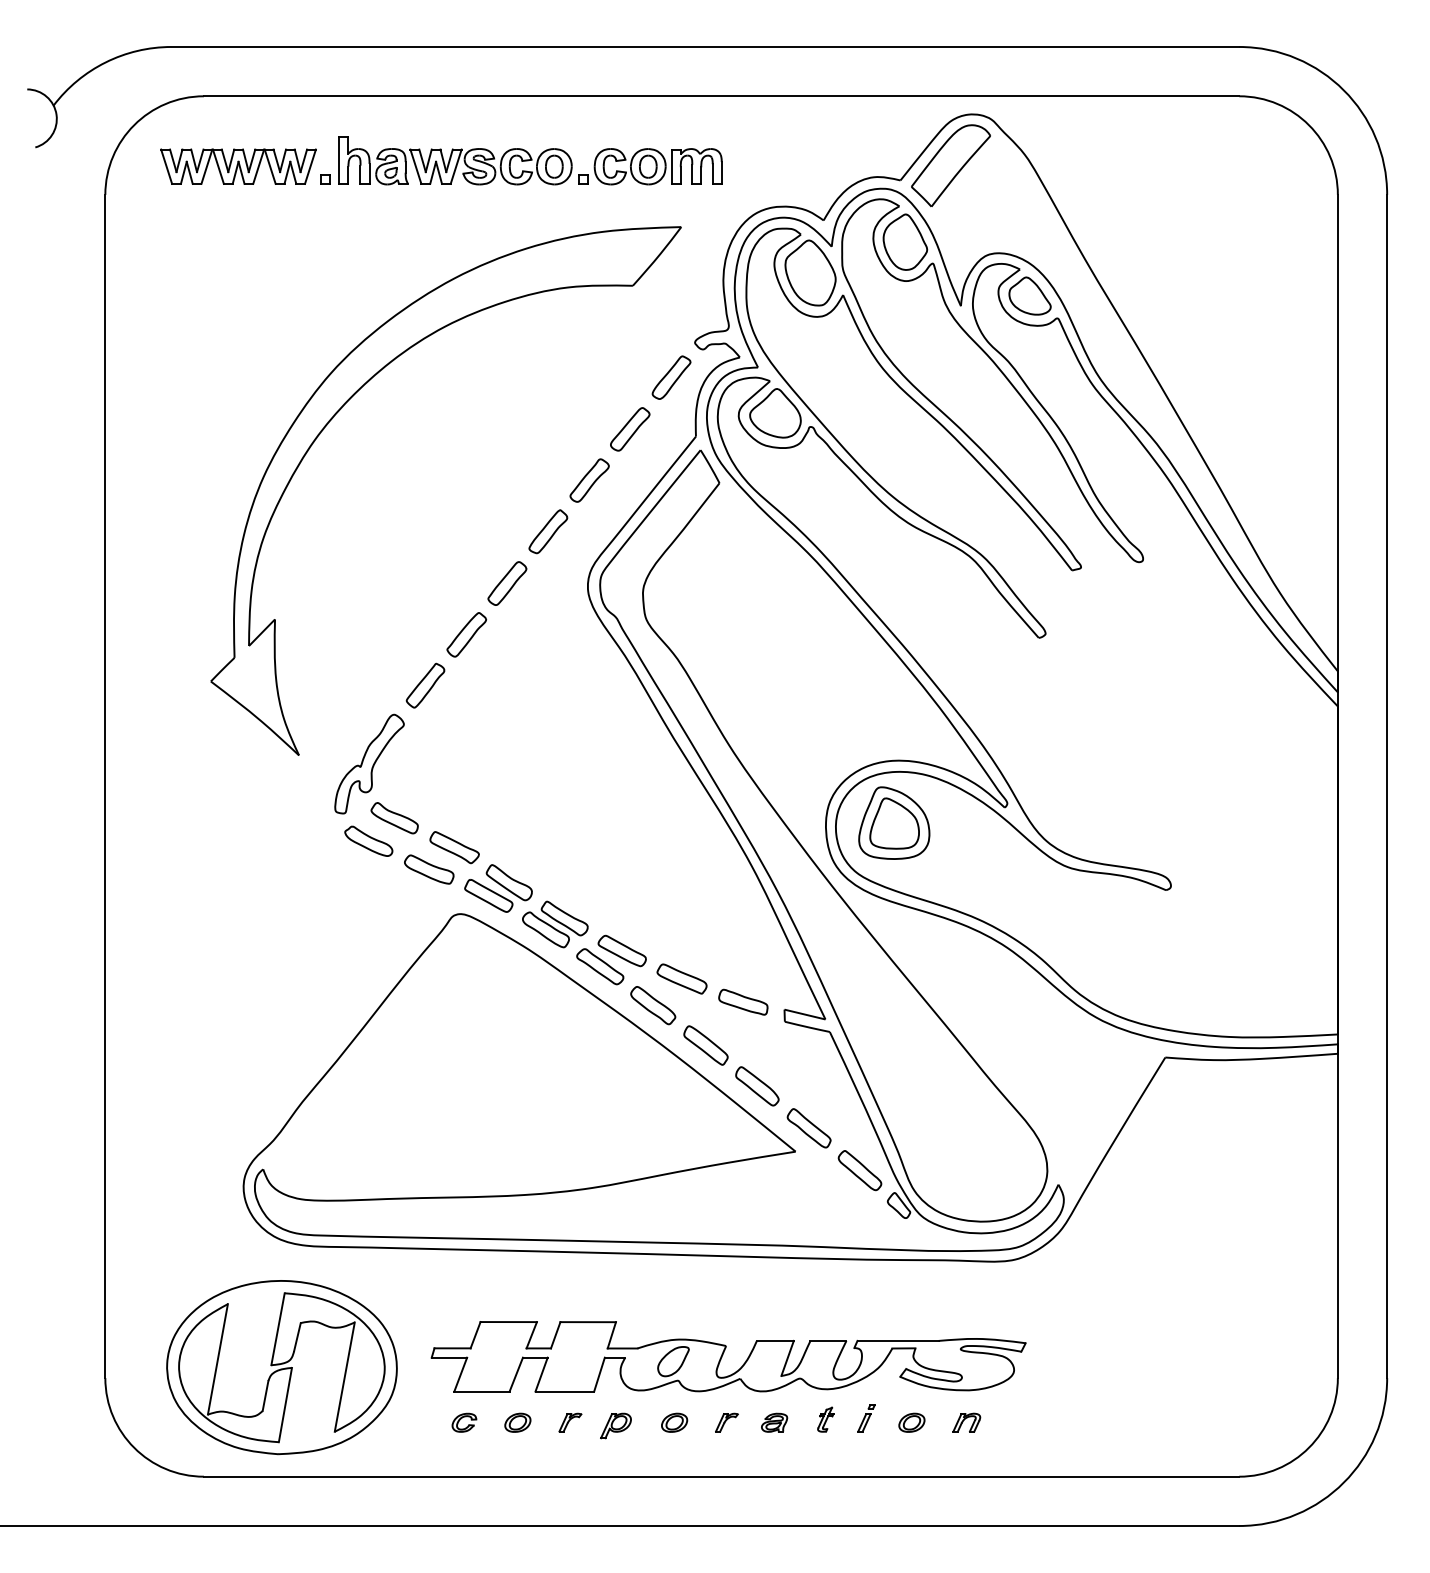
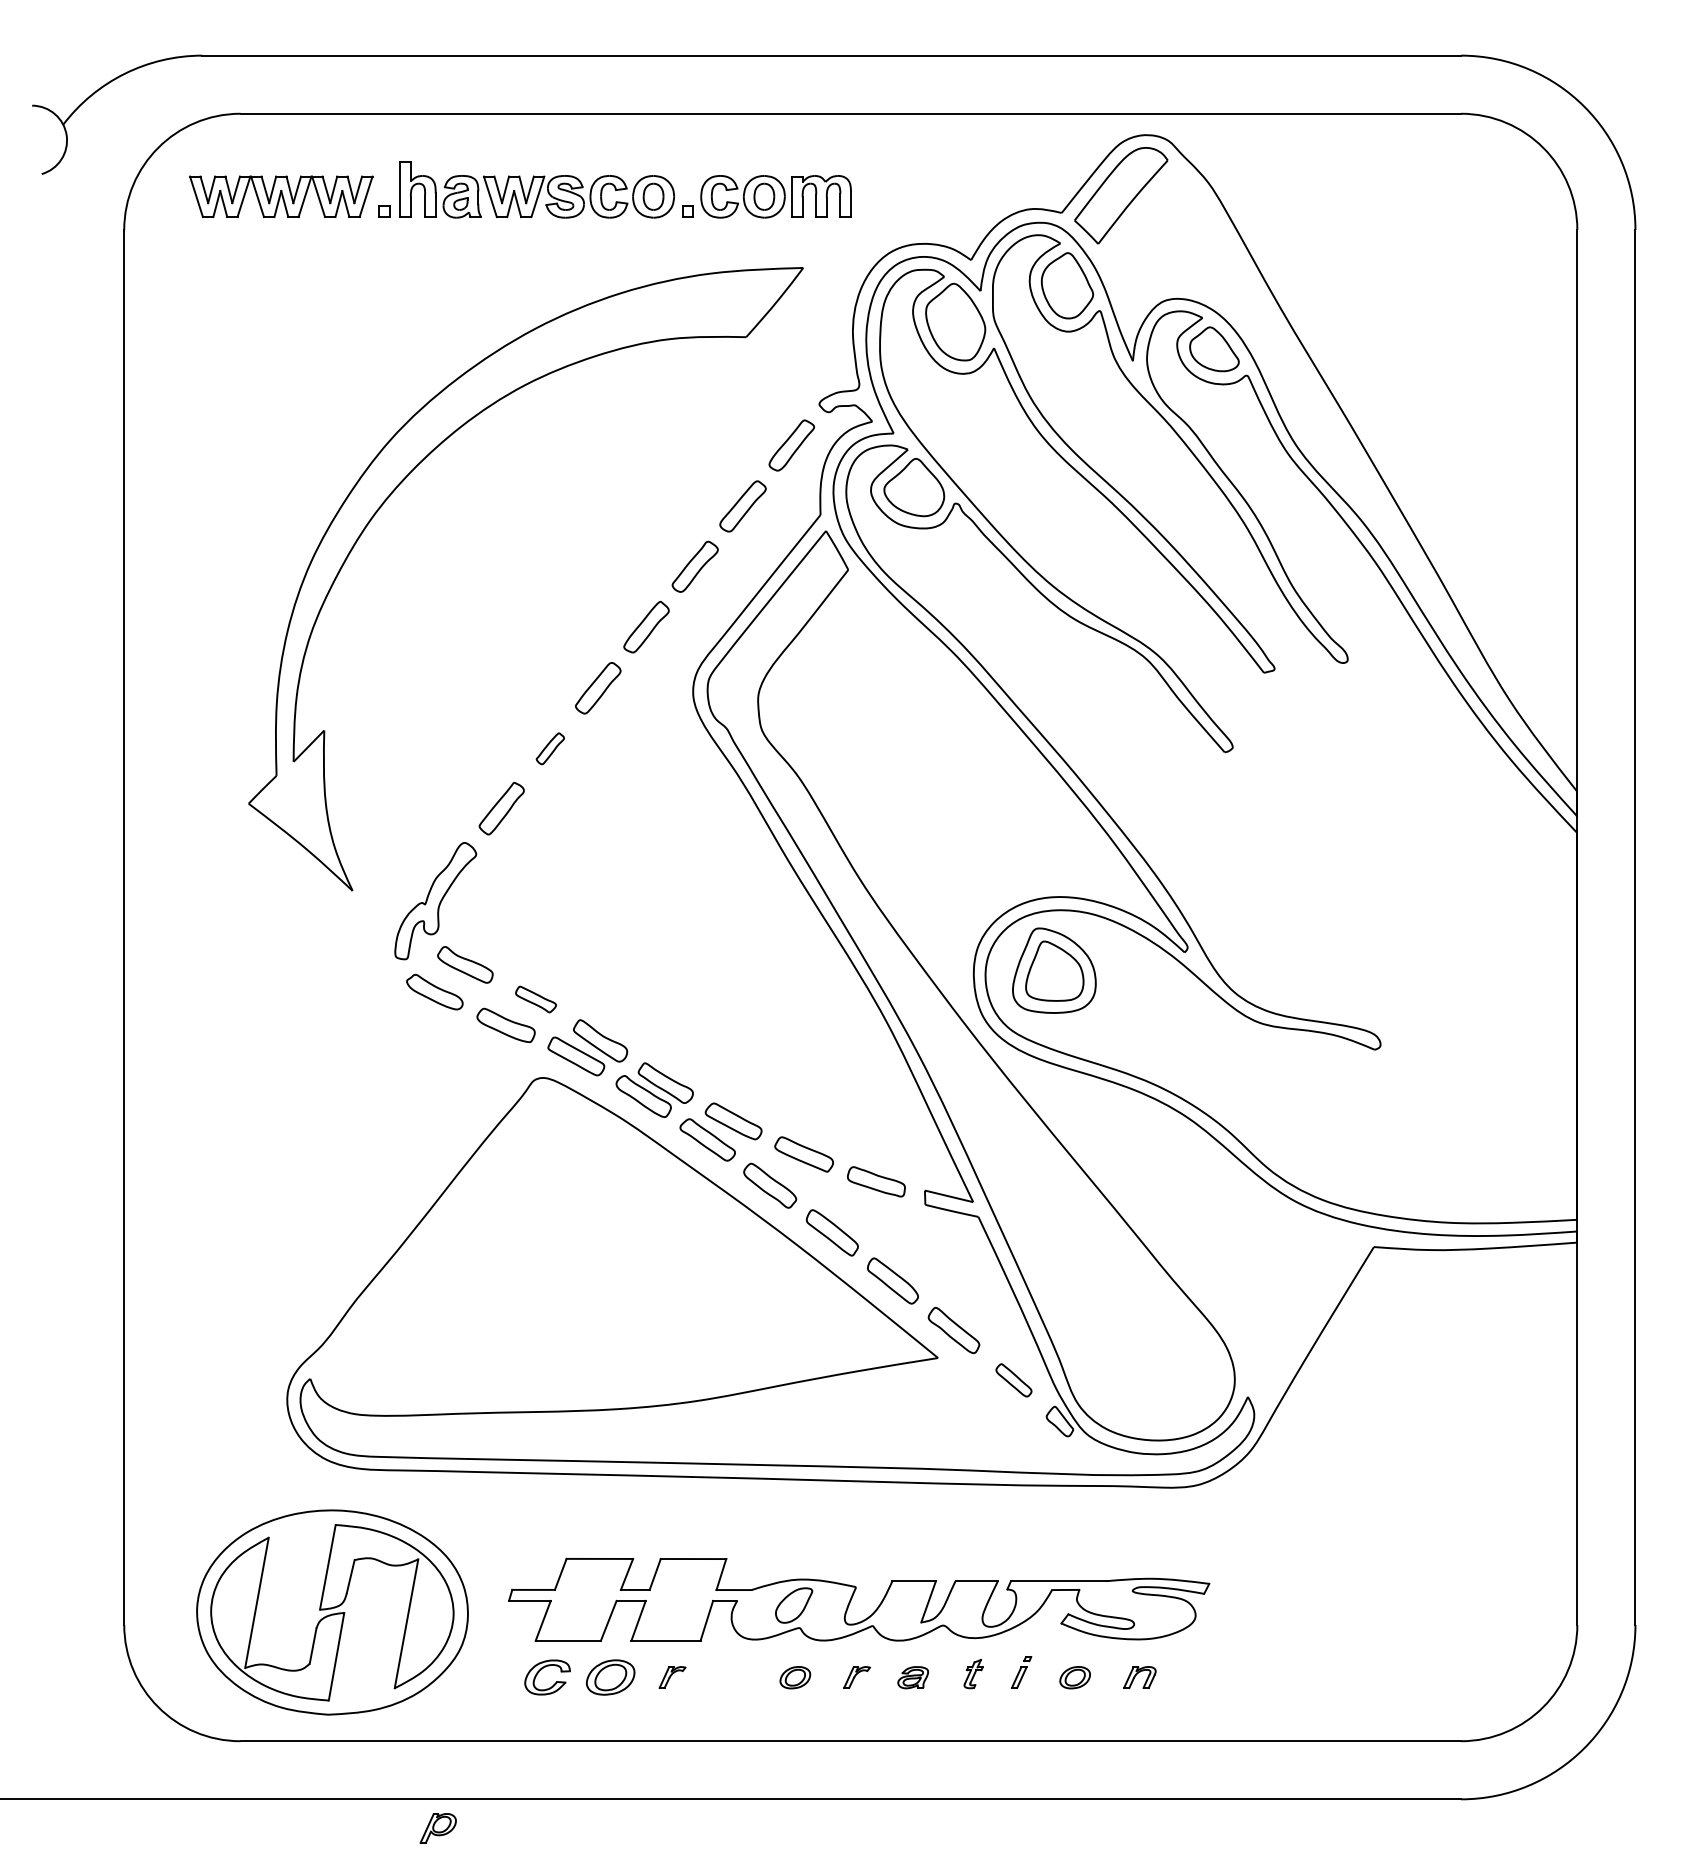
part: (466, 634) -> (550, 748), size x0.6
part: (454, 847) -> (535, 999), size x0.7
part: (859, 1170) -> (1013, 1380), size x0.7
part: (464, 1422) -> (547, 1677), size x1.6
part: (517, 1422) -> (610, 1677), size x1.6
part: (615, 1426) -> (437, 1828), moved

